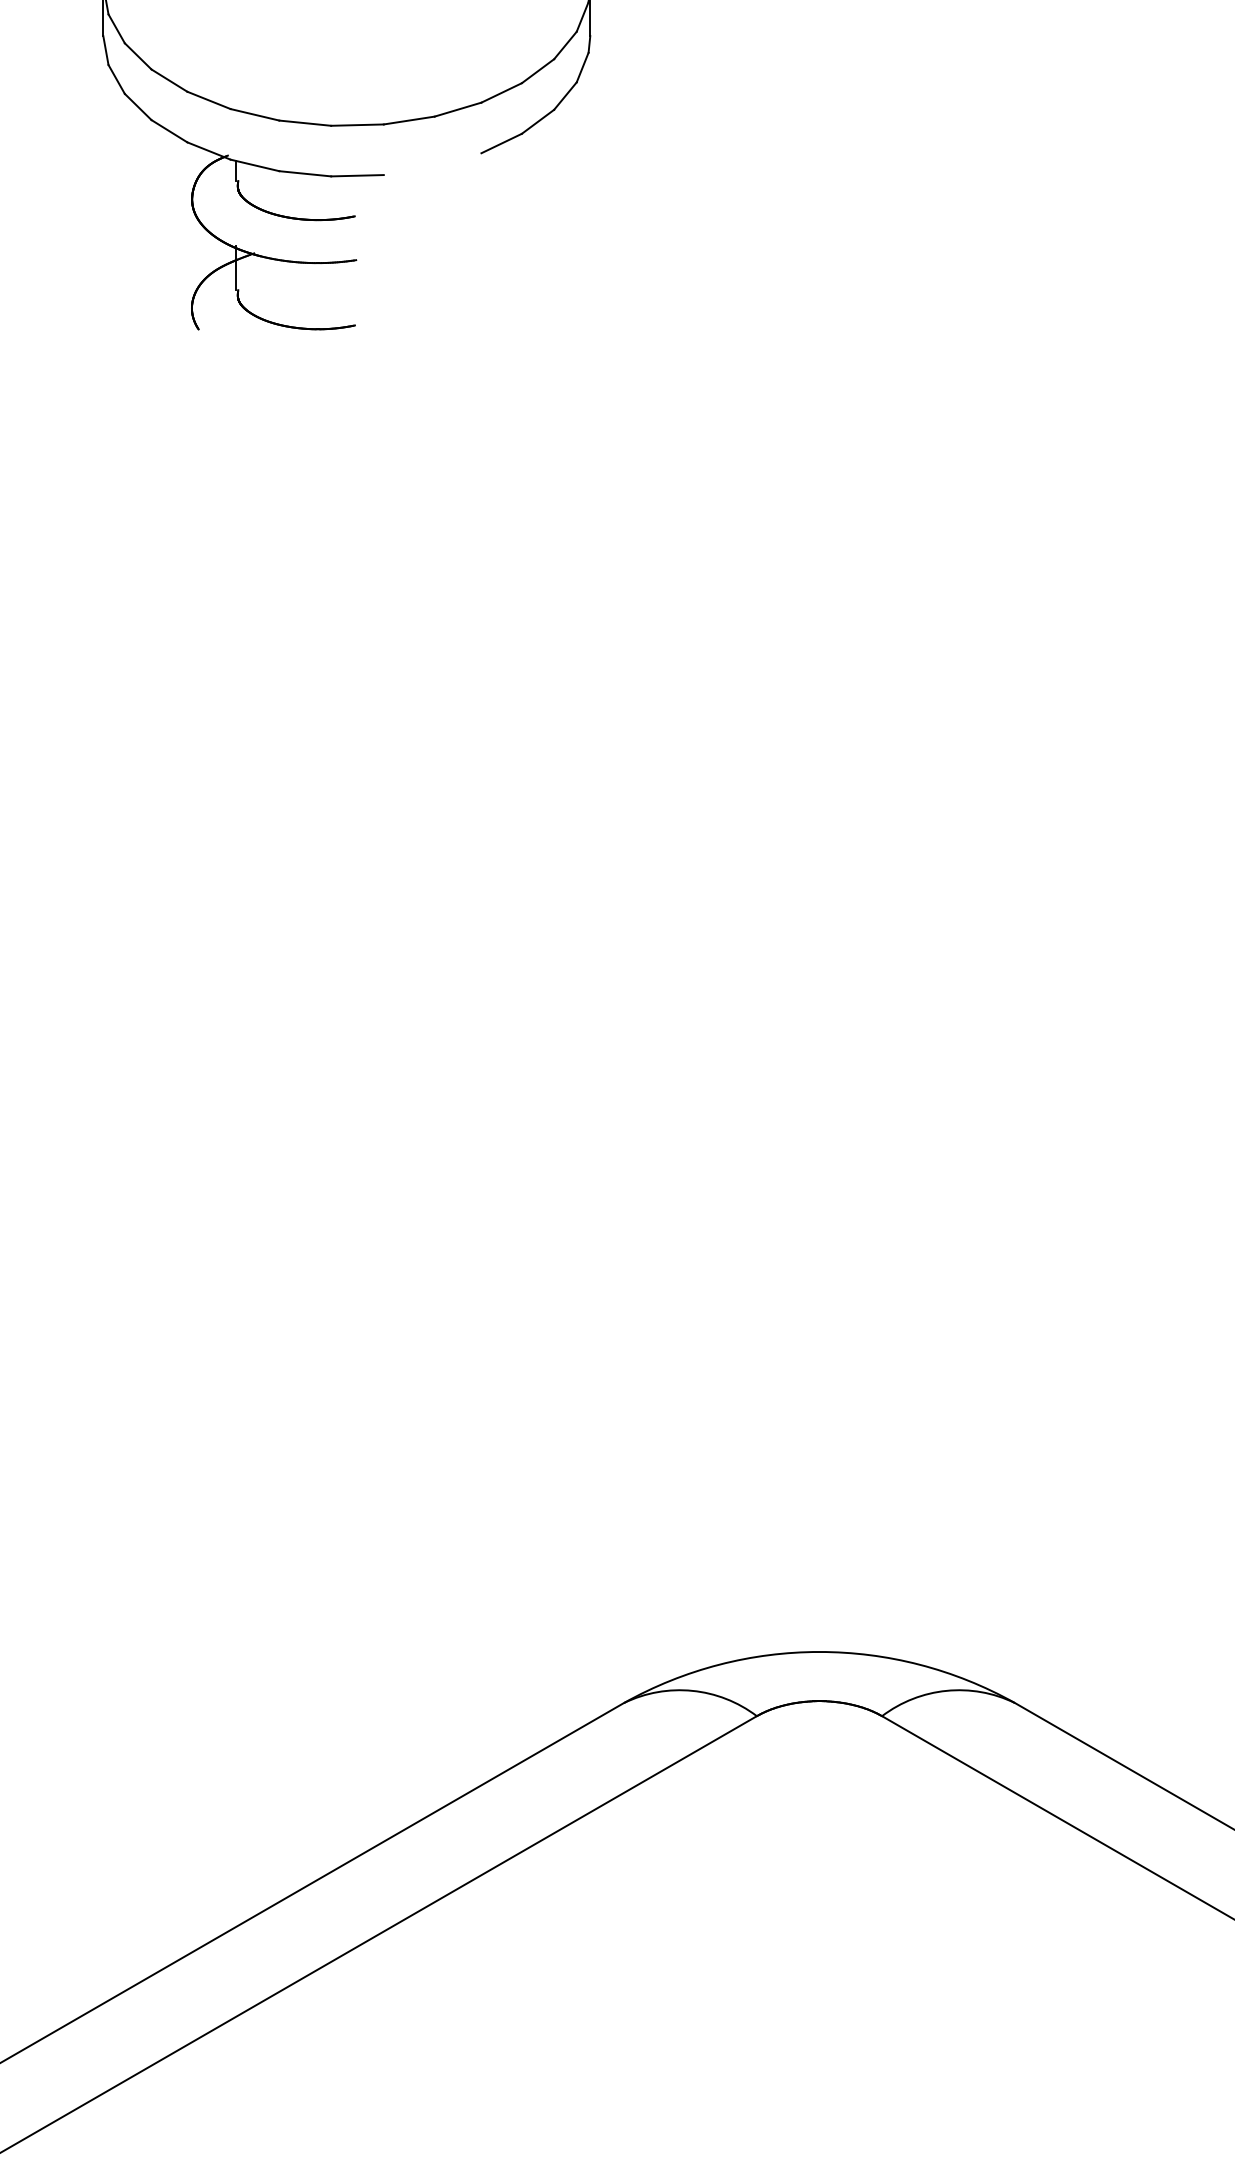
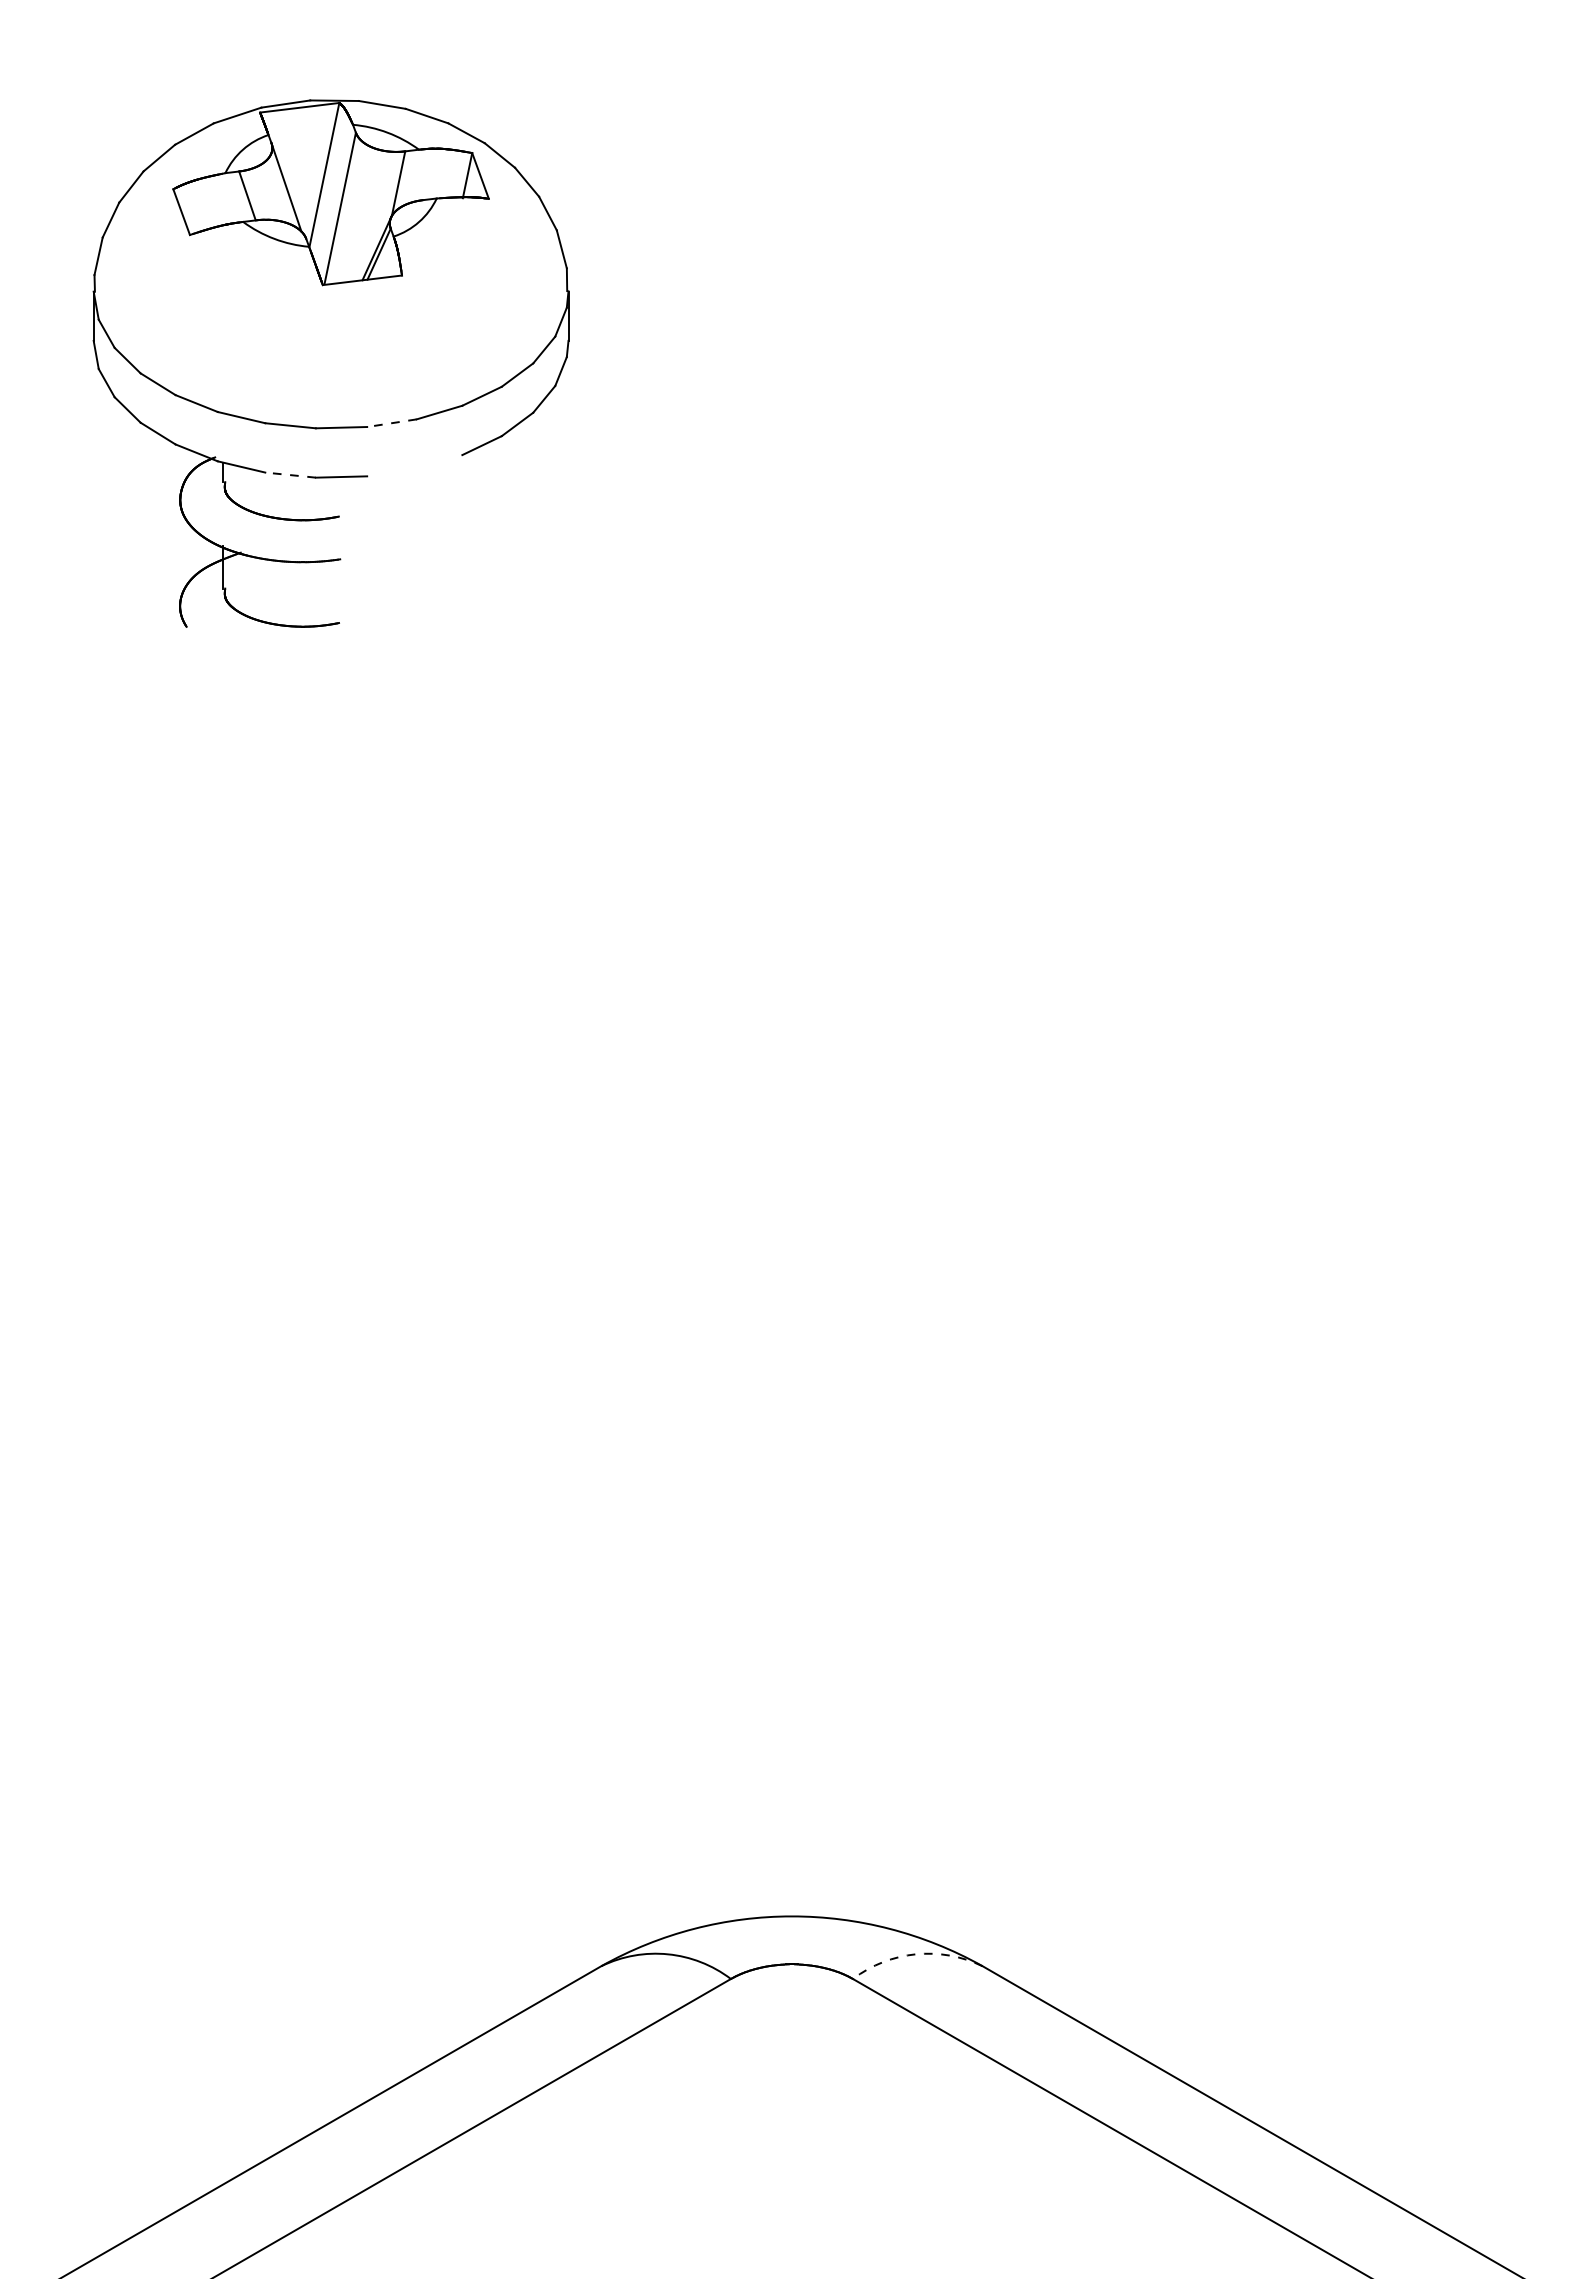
line: (408, 120) -> (391, 423), solid -> dashed
line: (305, 174) -> (290, 475), solid -> dashed
arc: (946, 1691) -> (915, 1954), solid -> dashed

